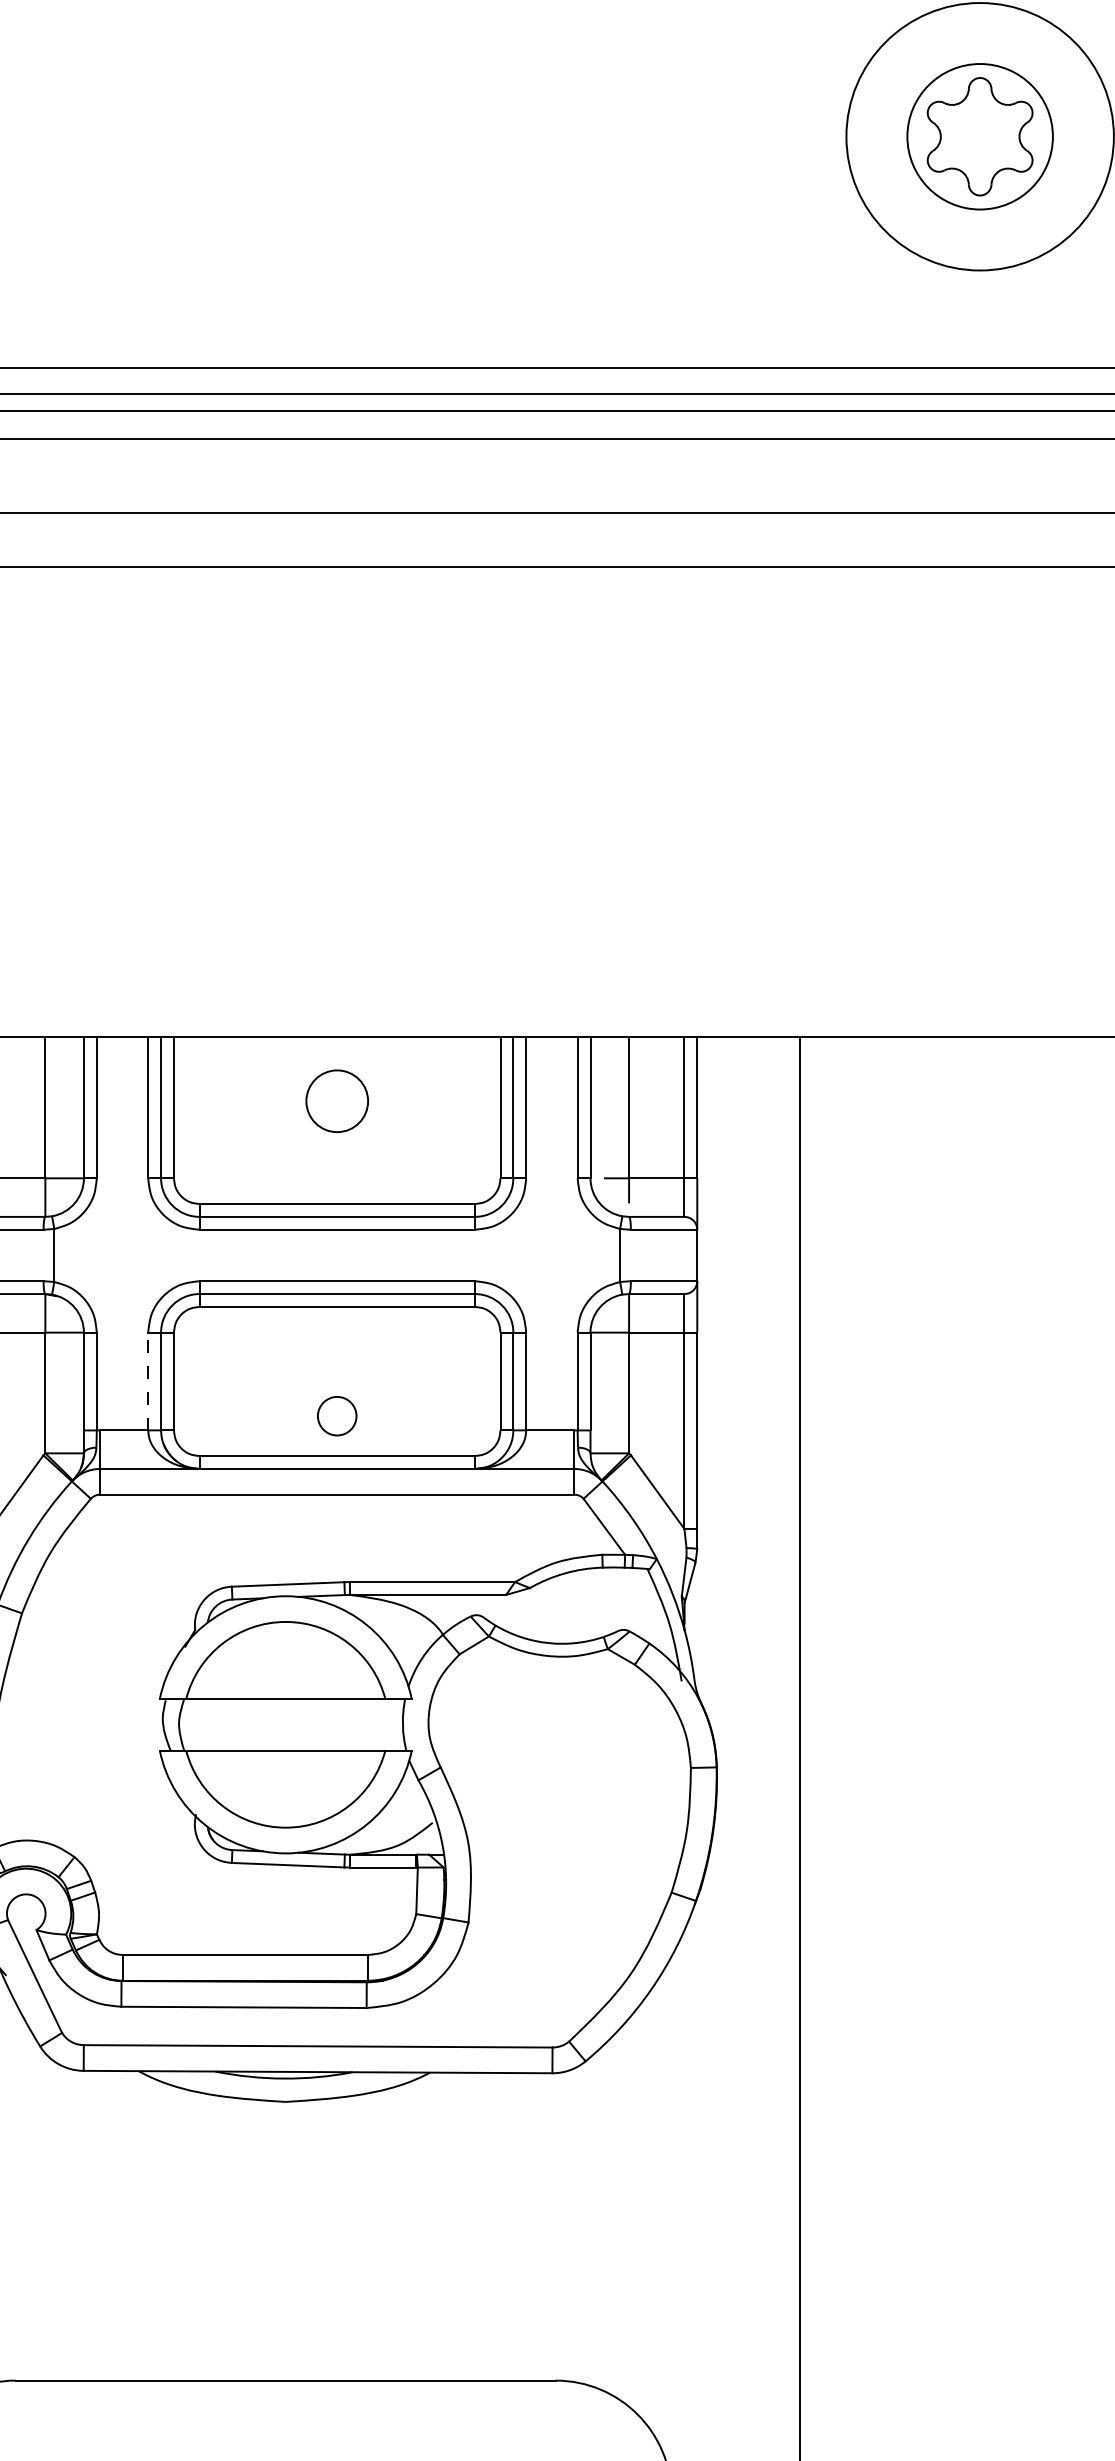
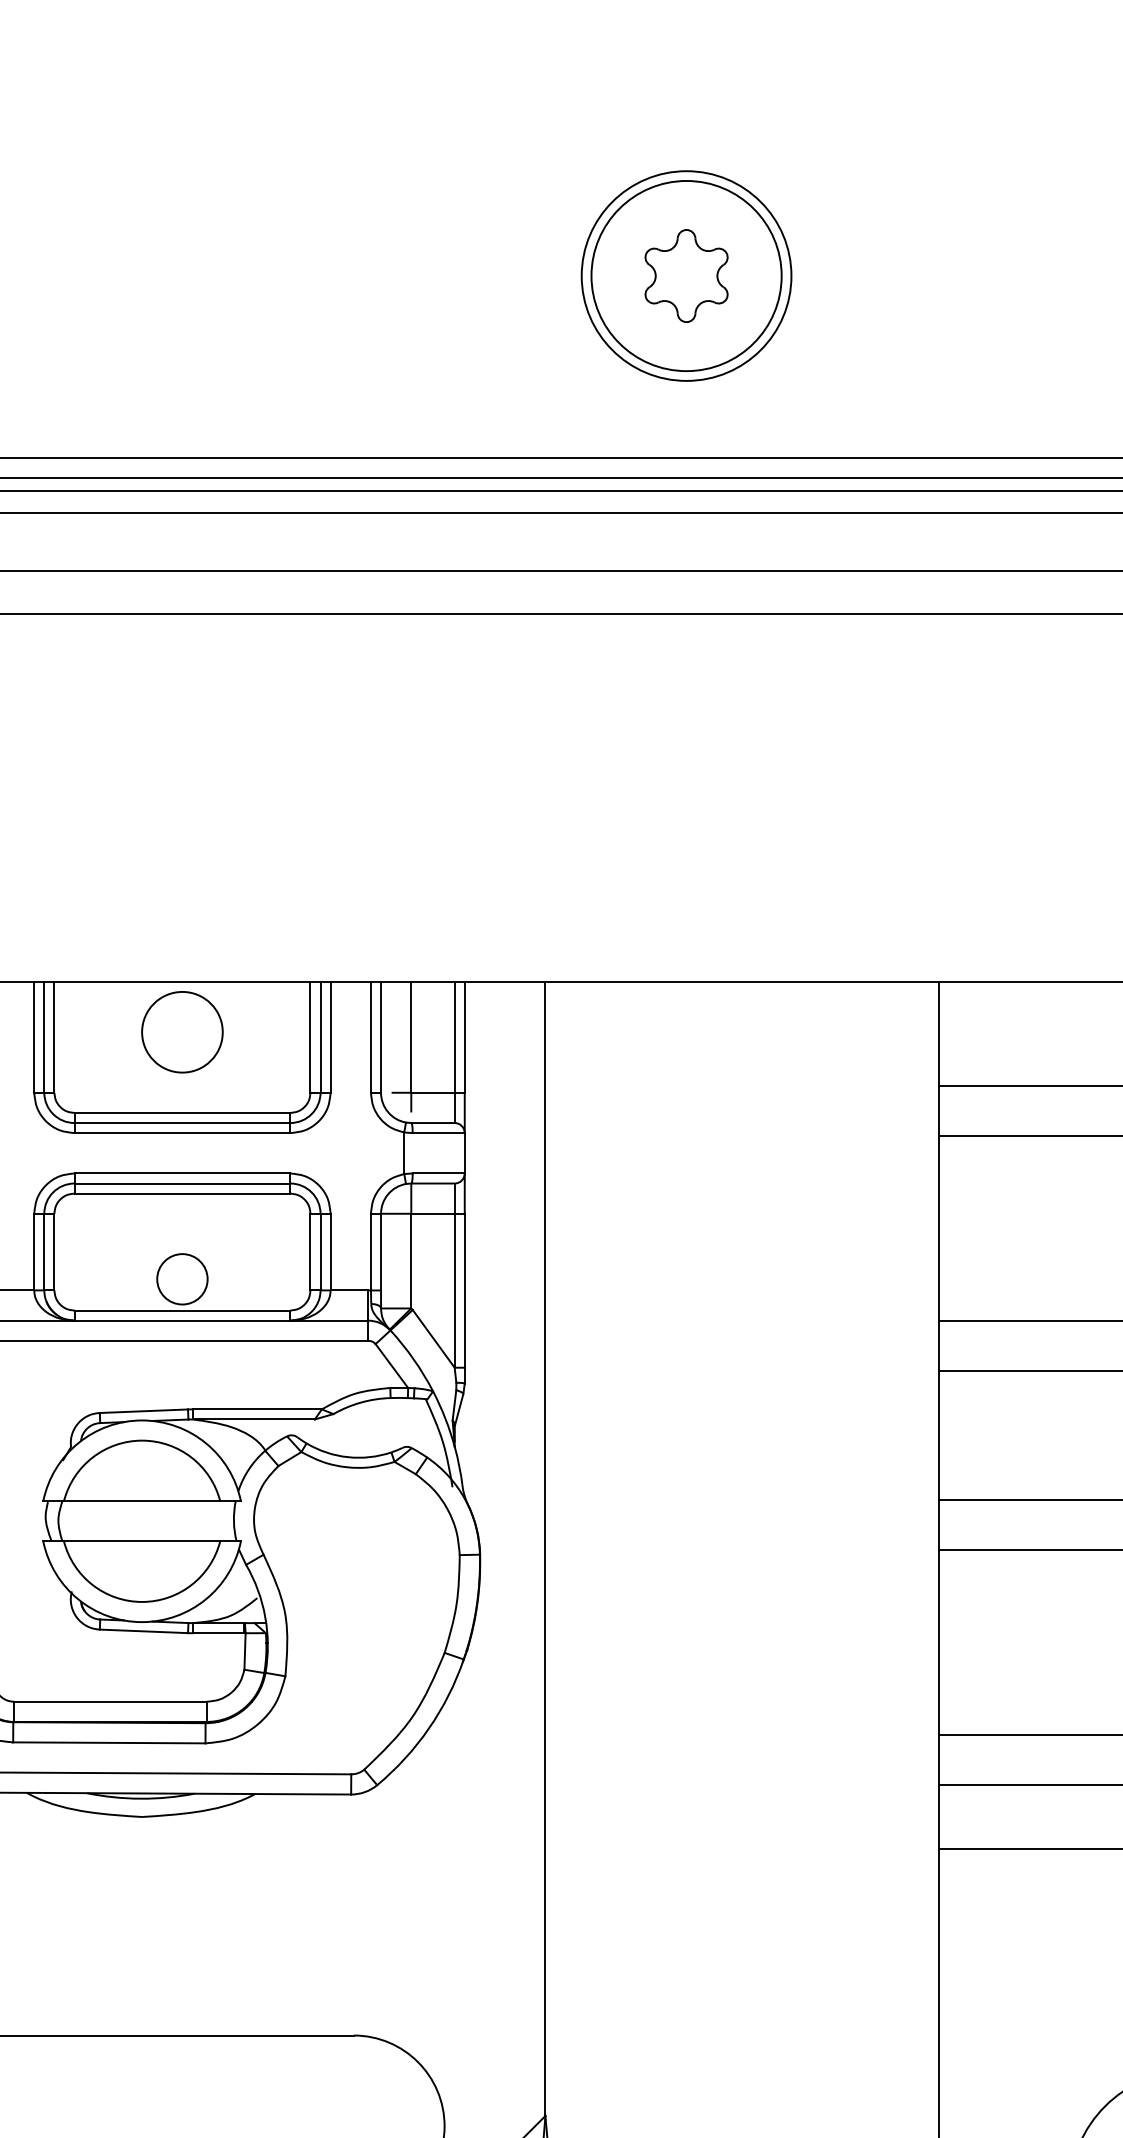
circle: (980, 136) -> (686, 275), size x1.67
circle: (337, 1101) -> (182, 1032), size x1.67
line: (148, 1380) -> (34, 1251), dashed -> solid
circle: (337, 1416) -> (182, 1279), size x1.67

